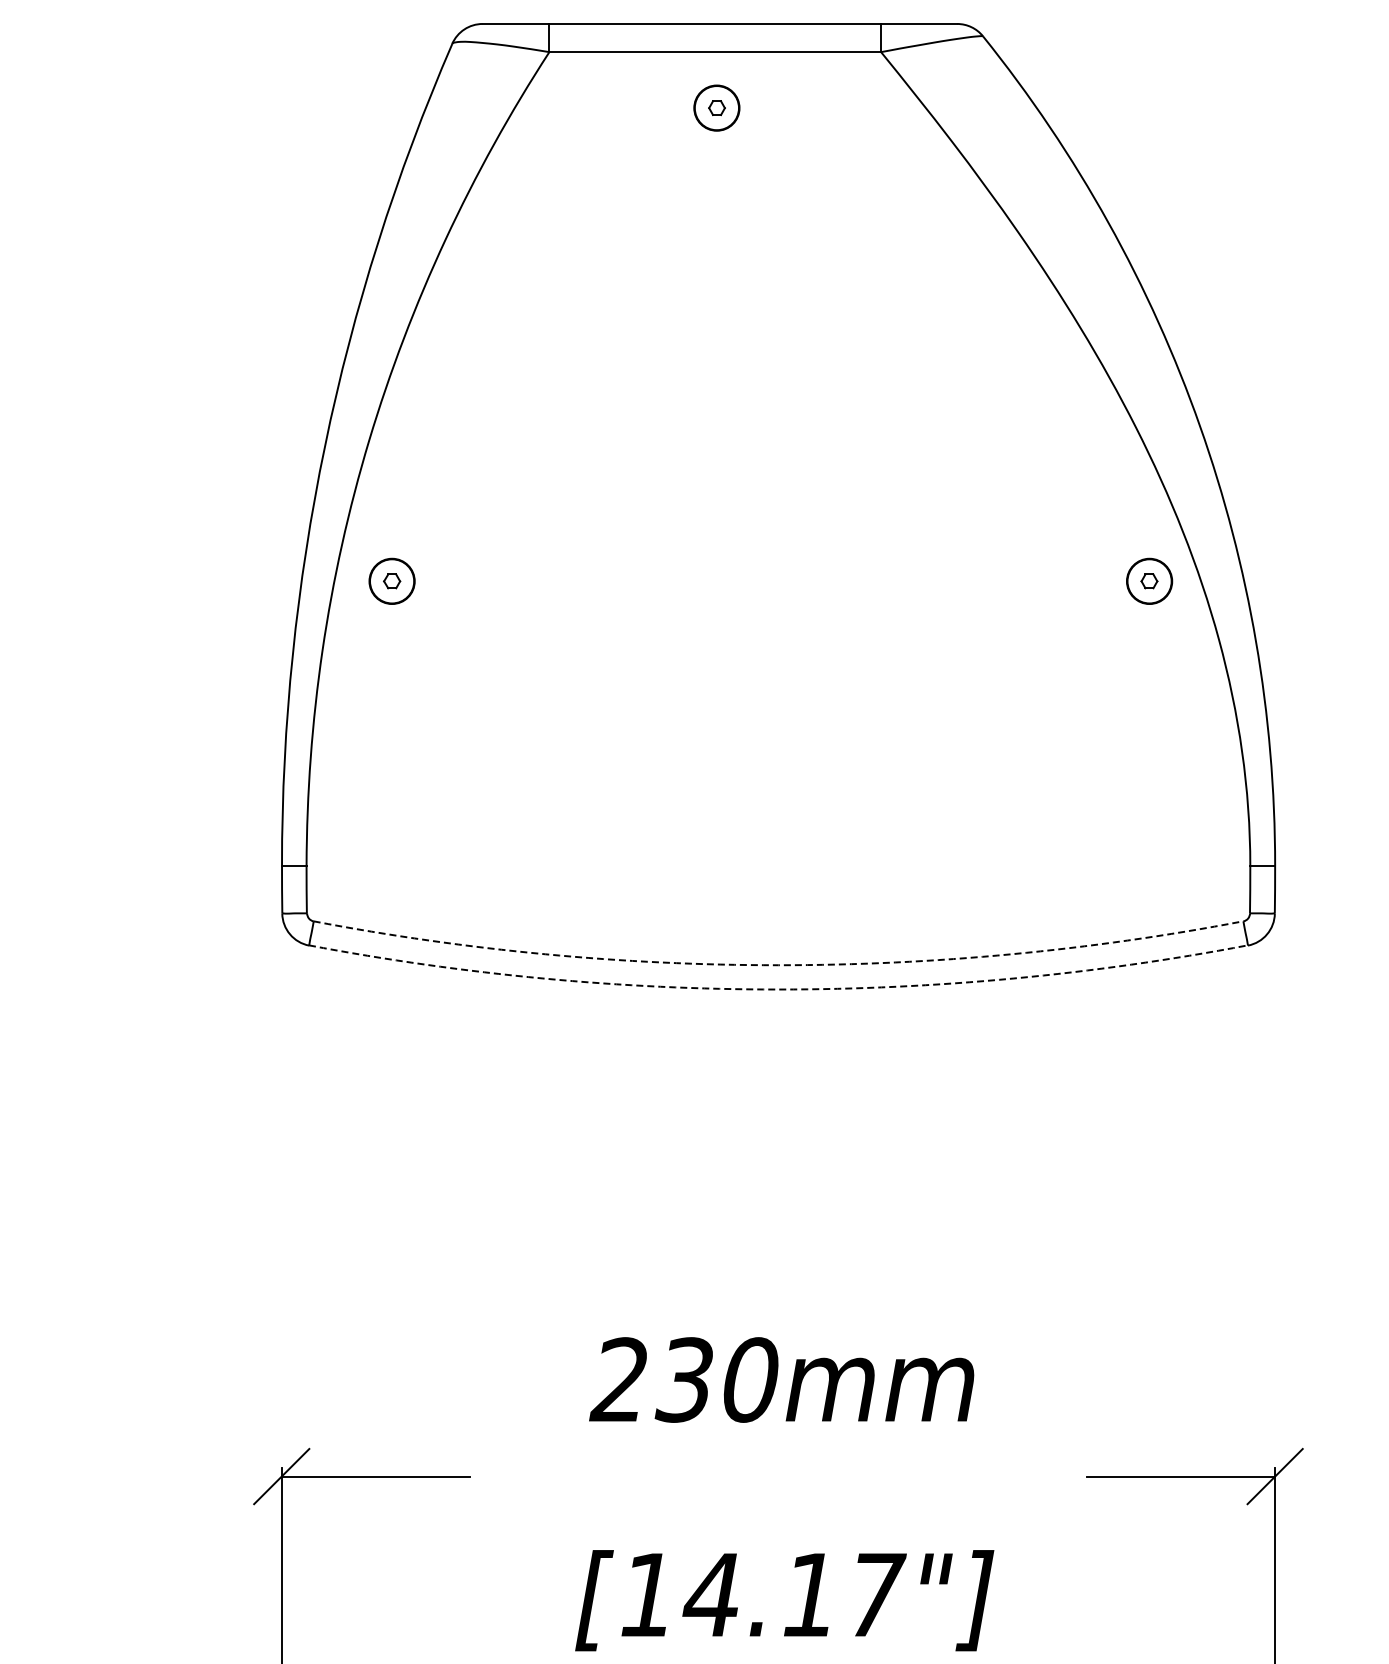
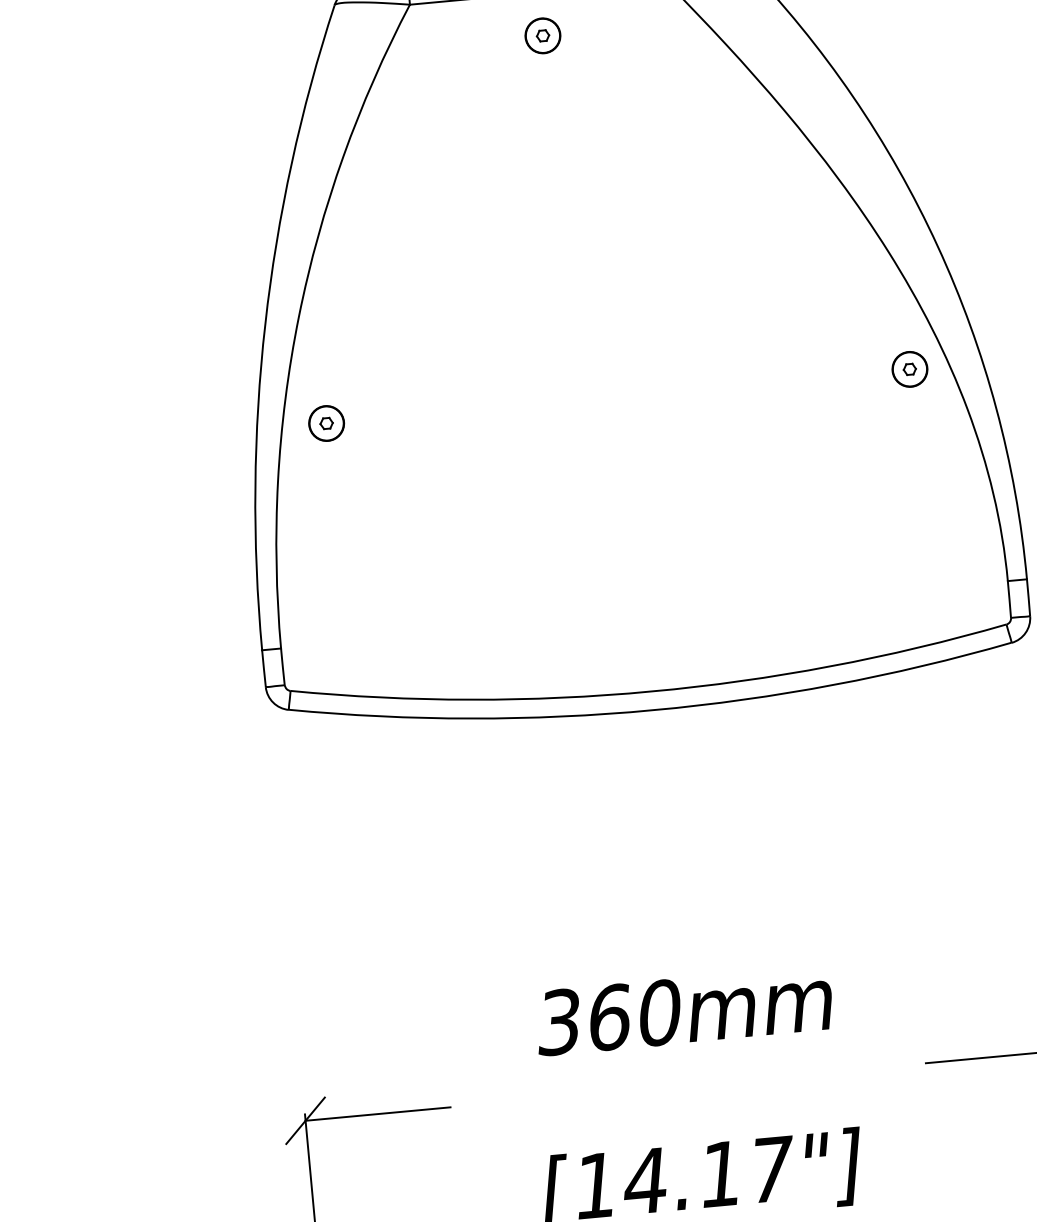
arc: (778, 965) -> (651, 691), dashed -> solid
arc: (778, 989) -> (653, 710), dashed -> solid
text: (651, 1379) -> (583, 1019), 230mm -> 360mm

